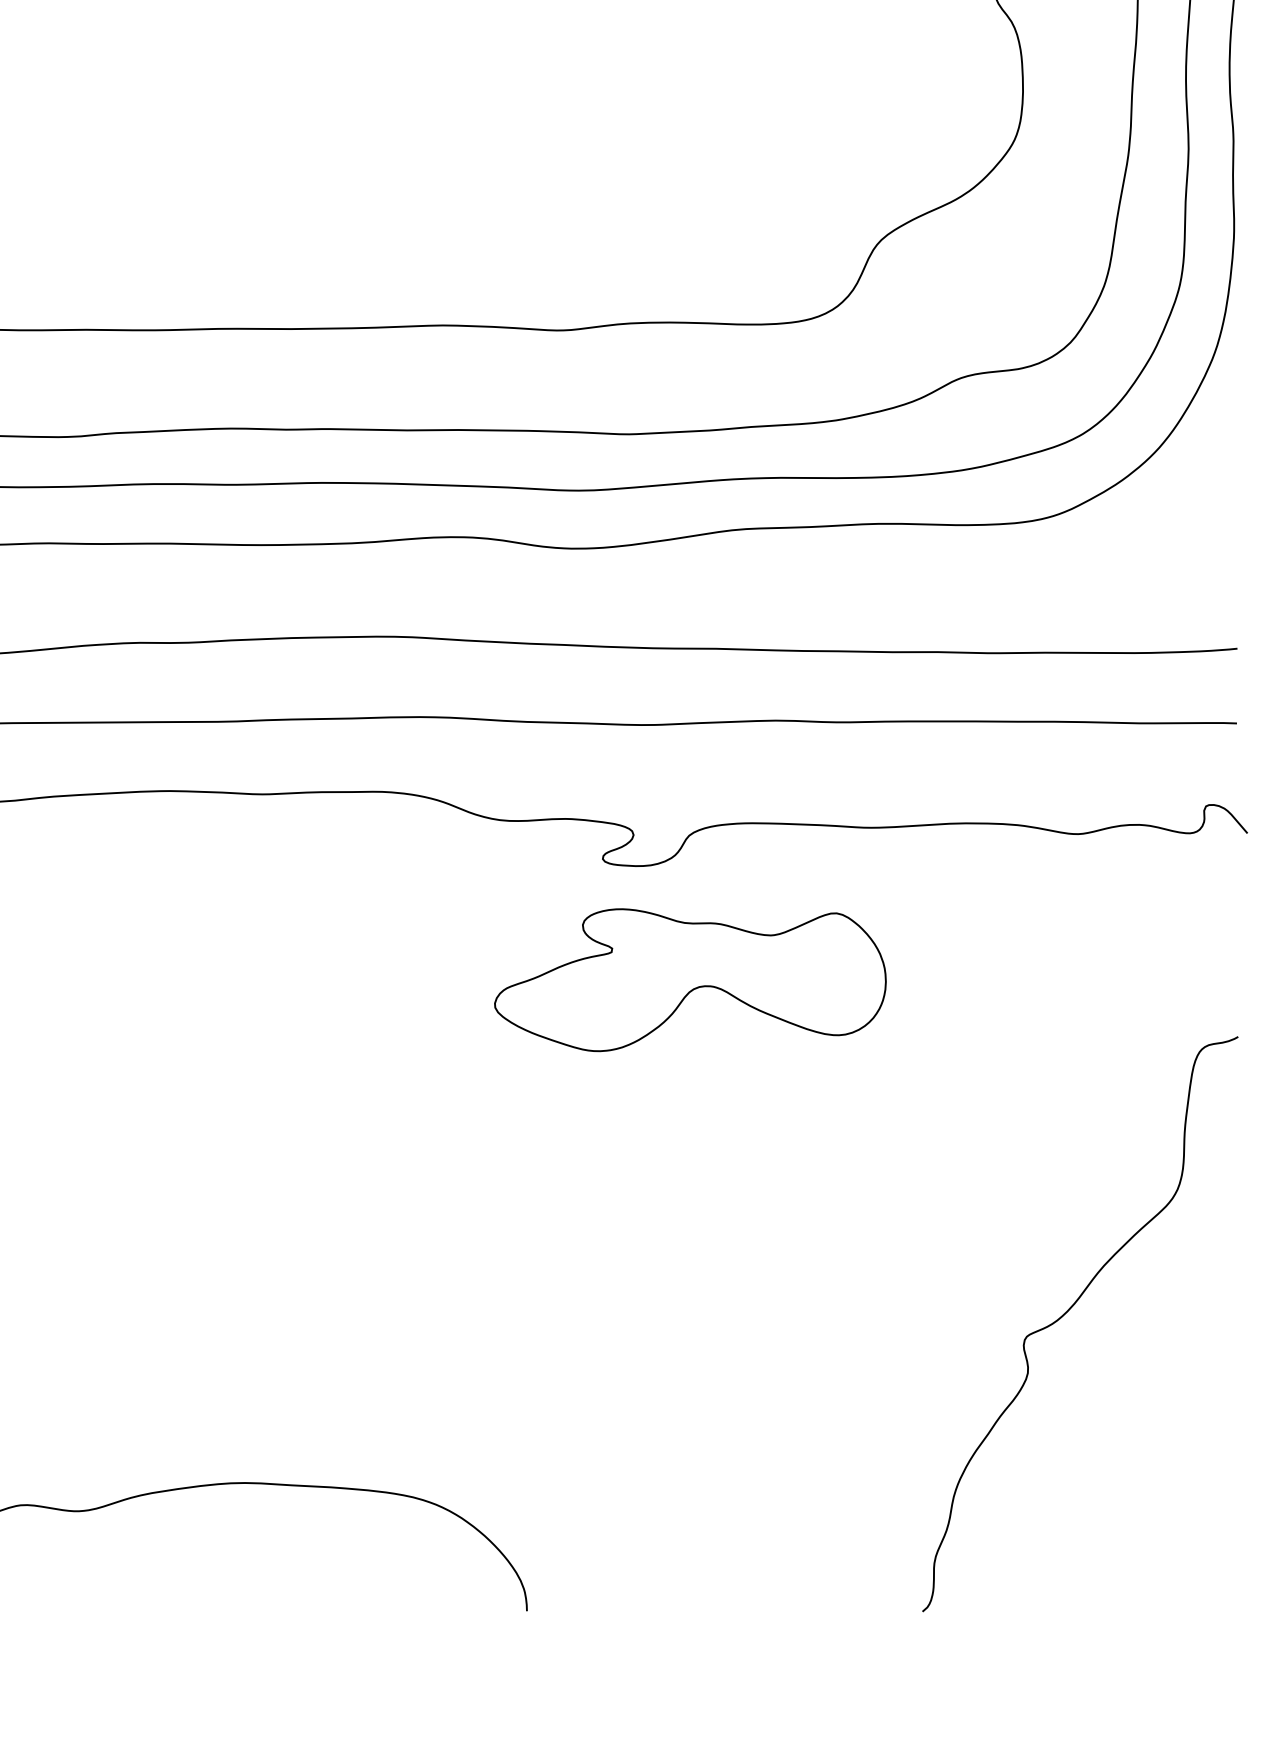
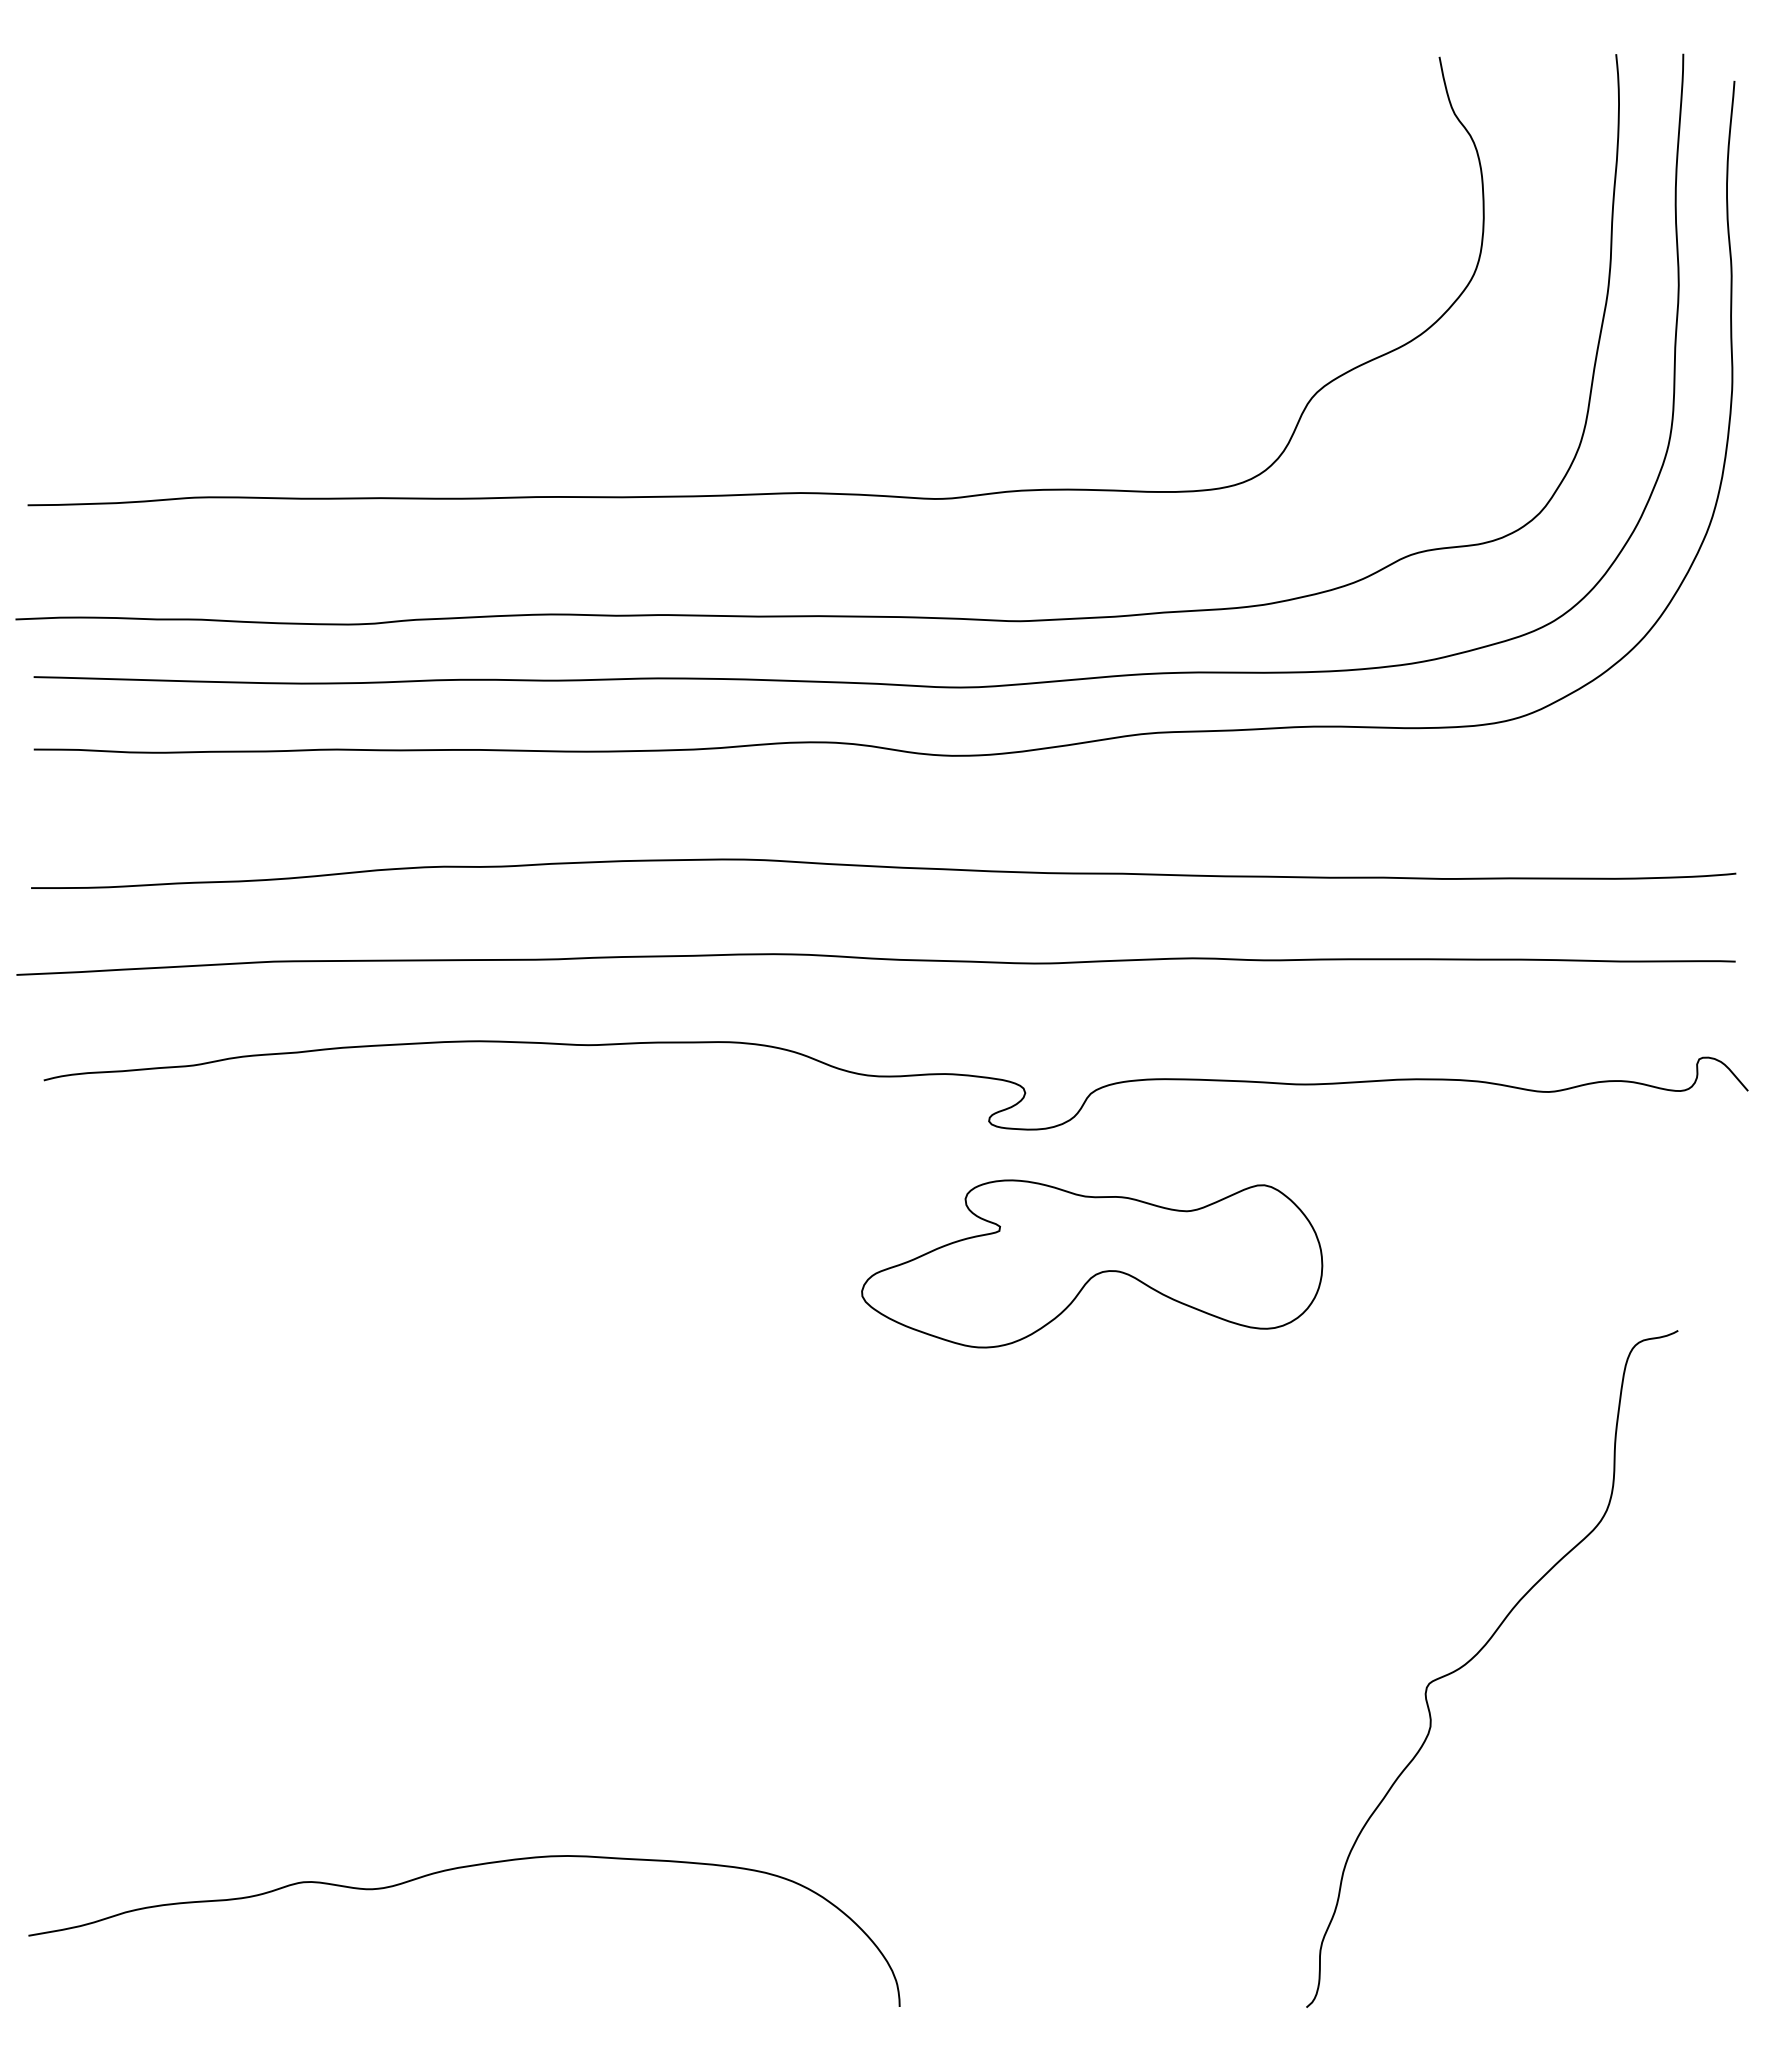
curve: (1068, 1311) -> (1478, 1653), moved

